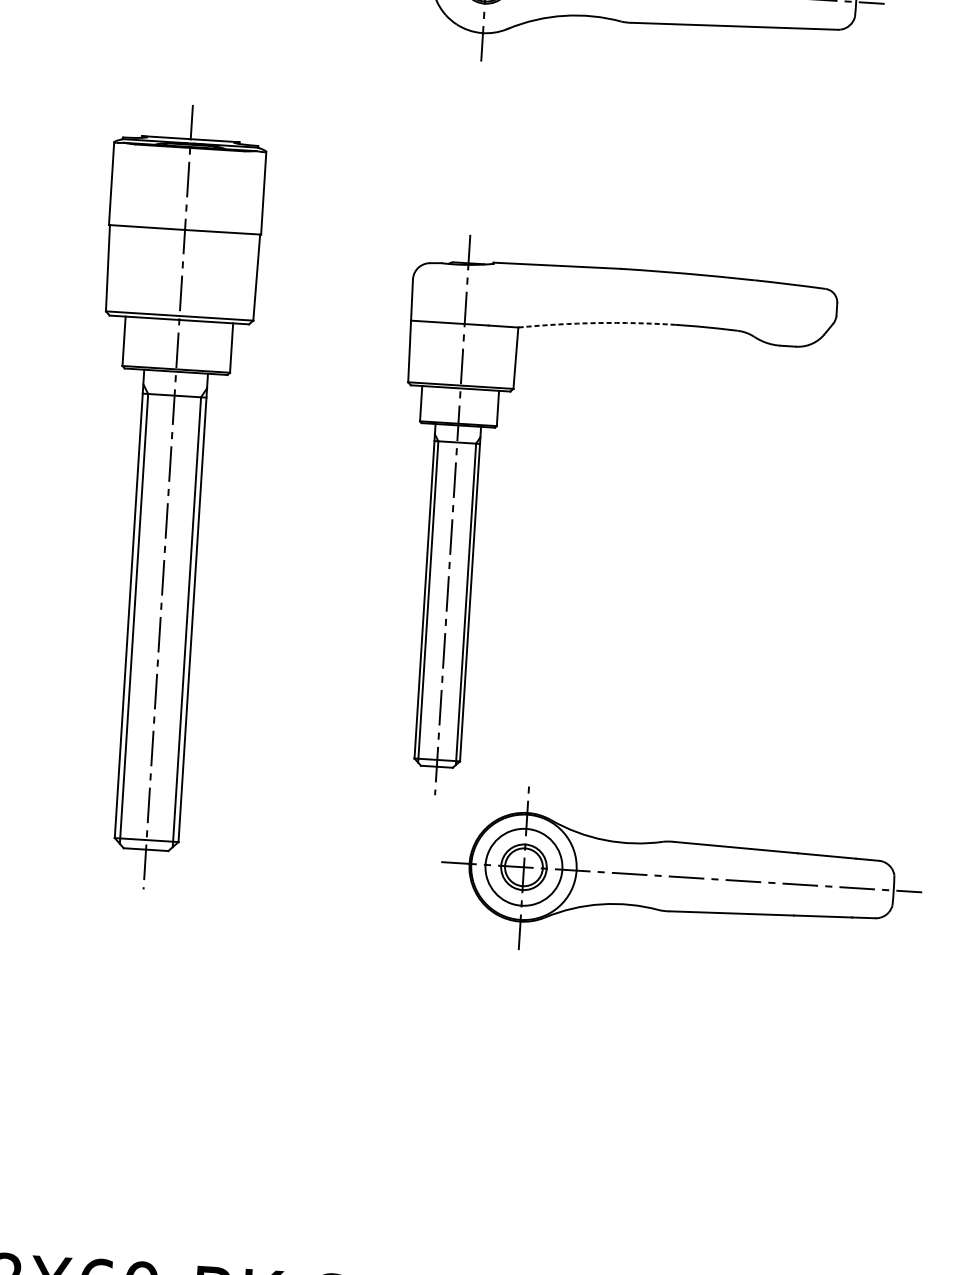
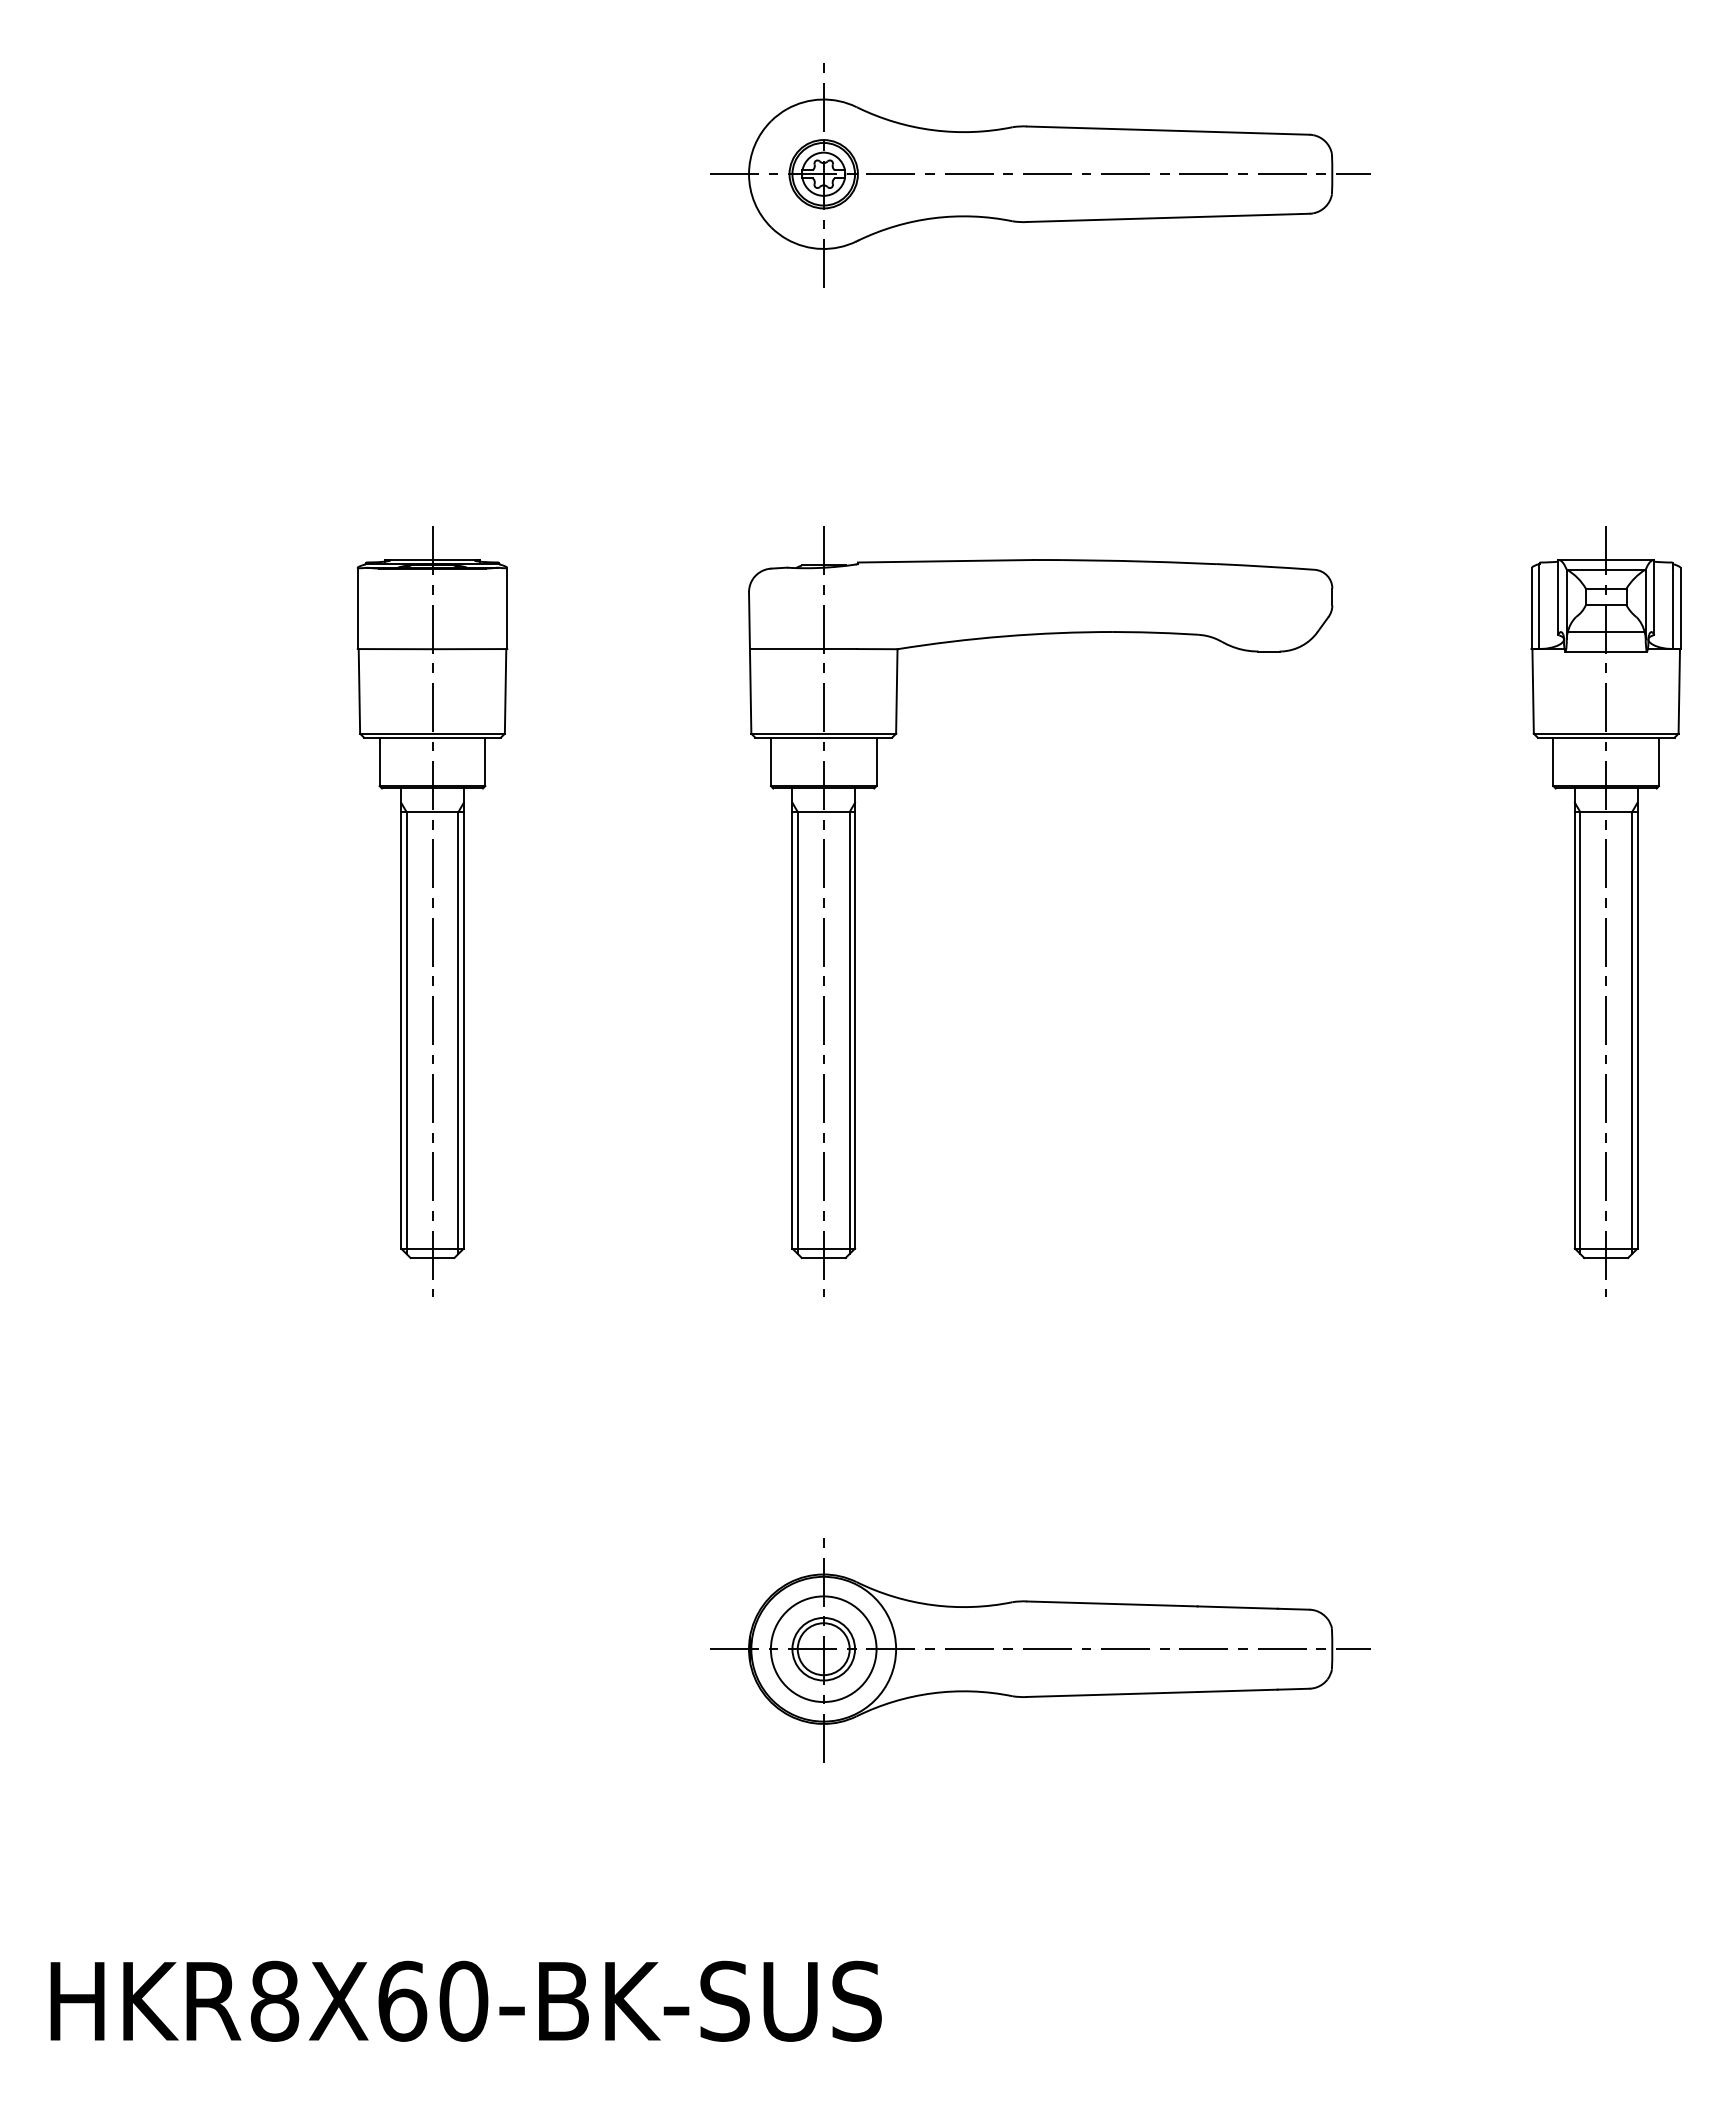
arc: (596, 323) -> (1004, 636), dashed -> solid
part: (168, 496) -> (432, 911), size x0.71
part: (681, 878) -> (1040, 1650), moved

